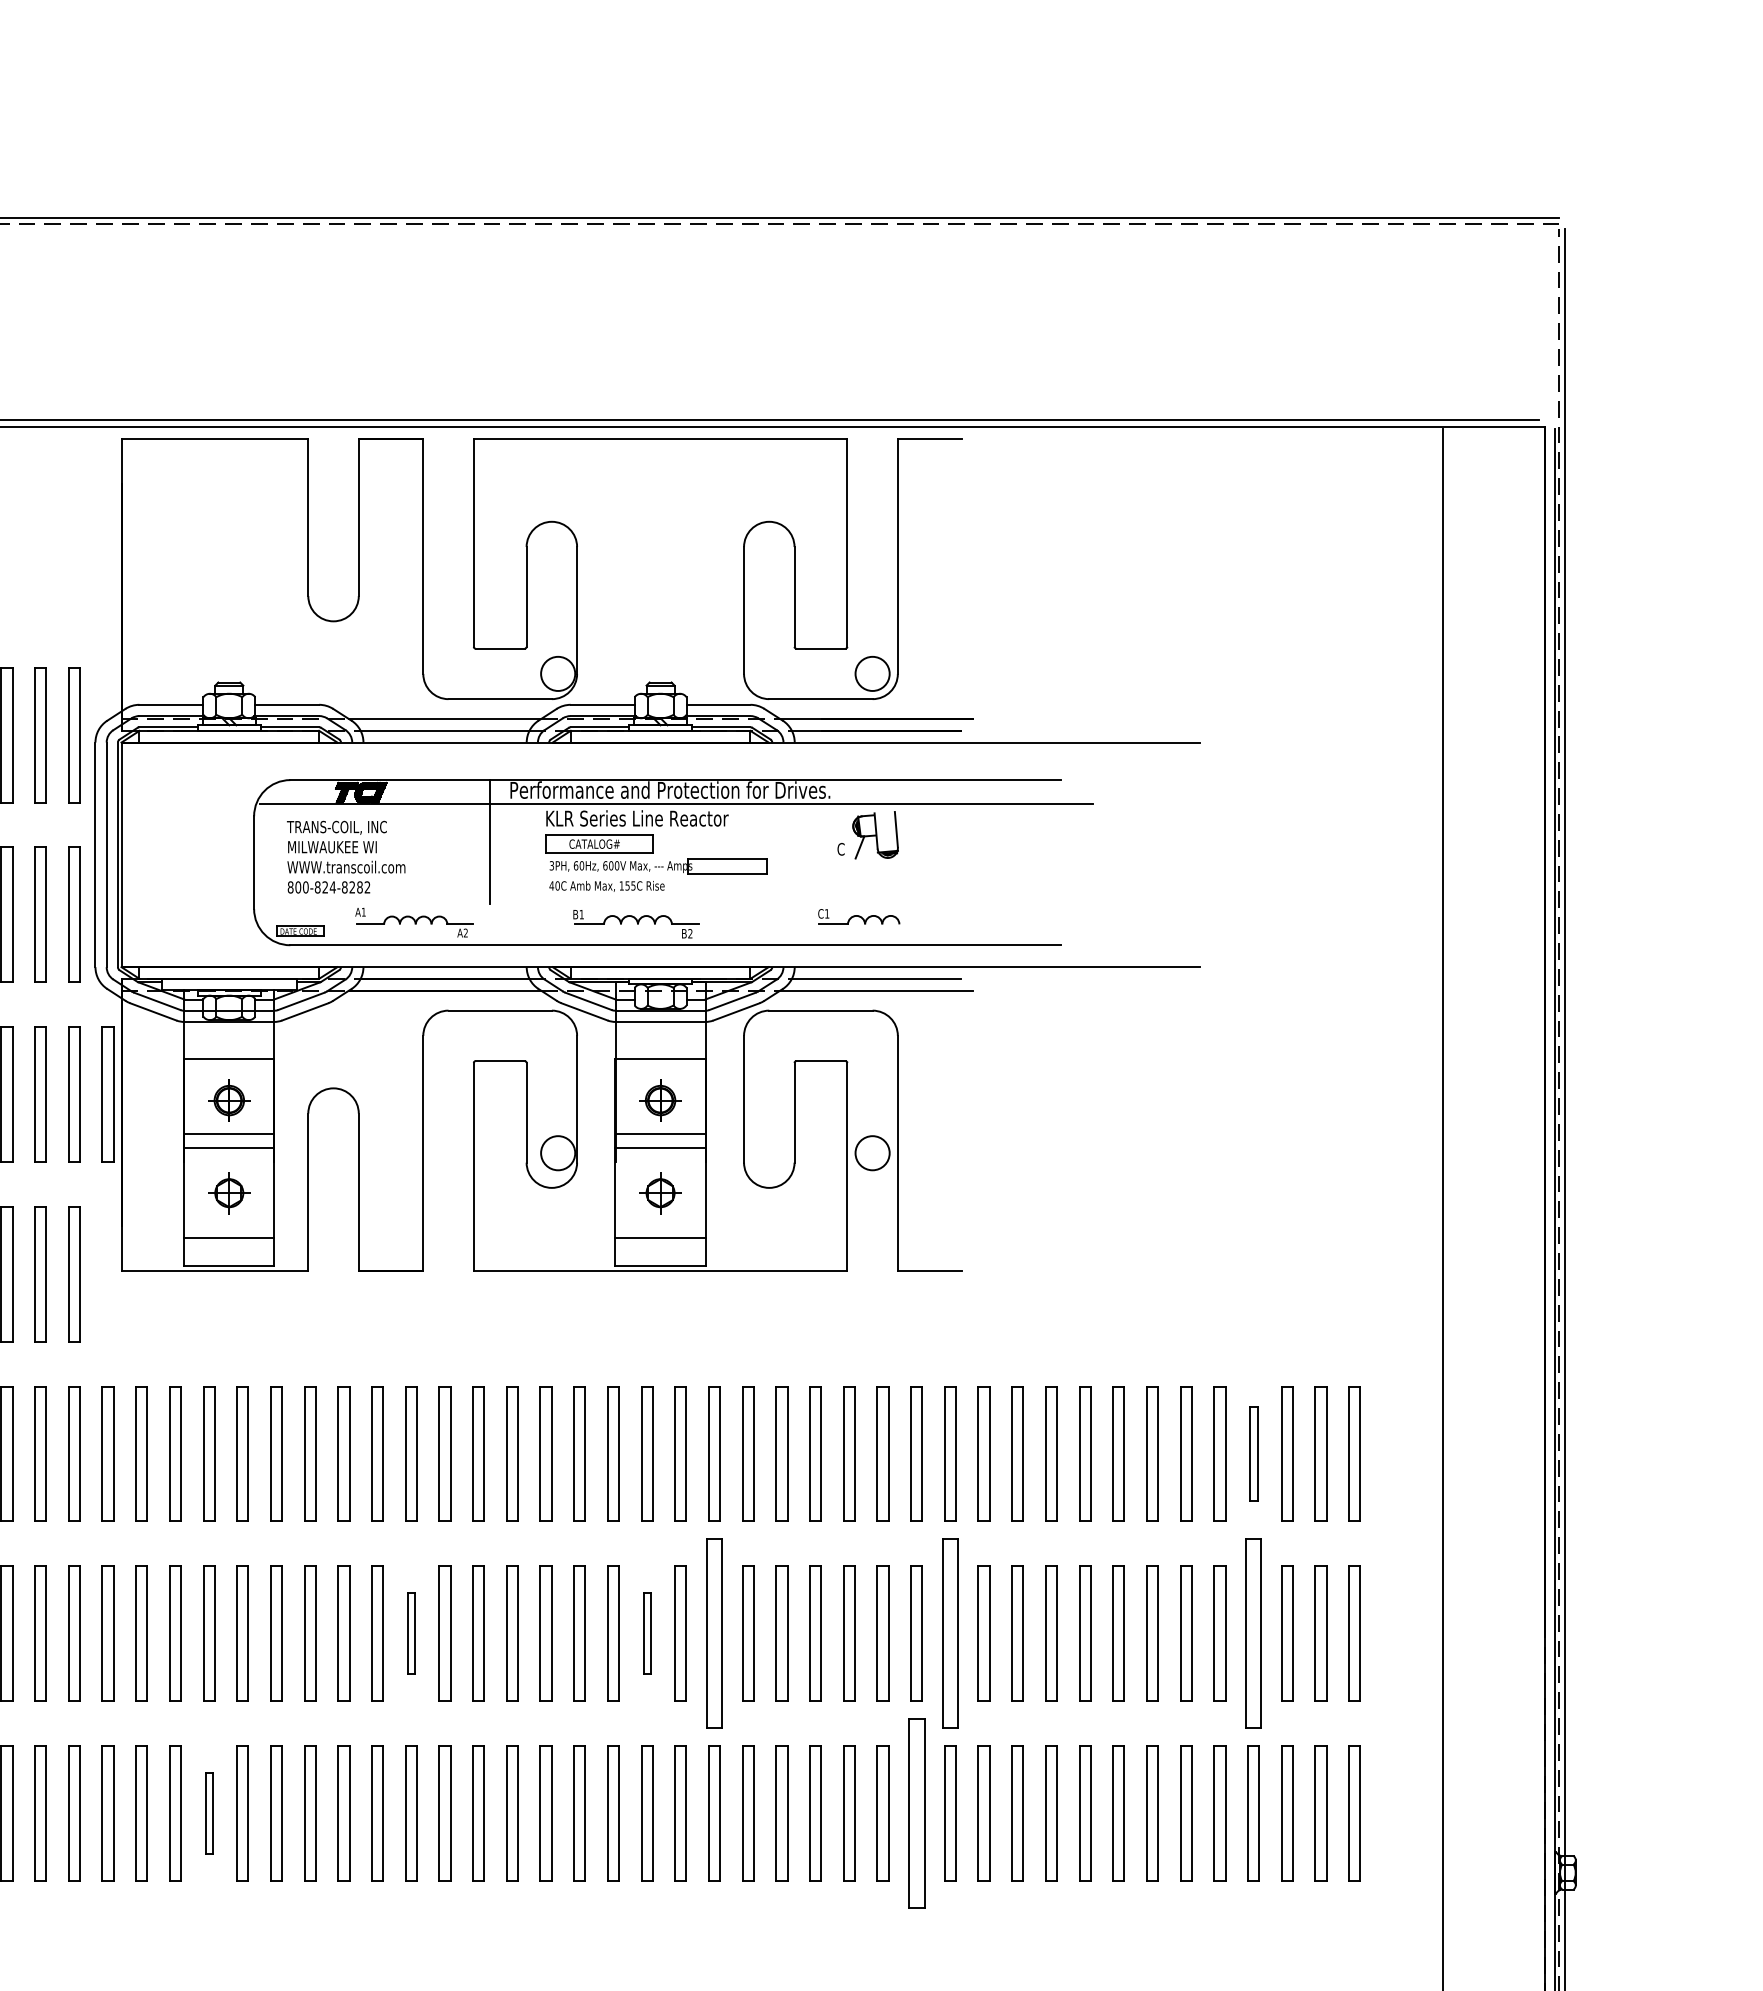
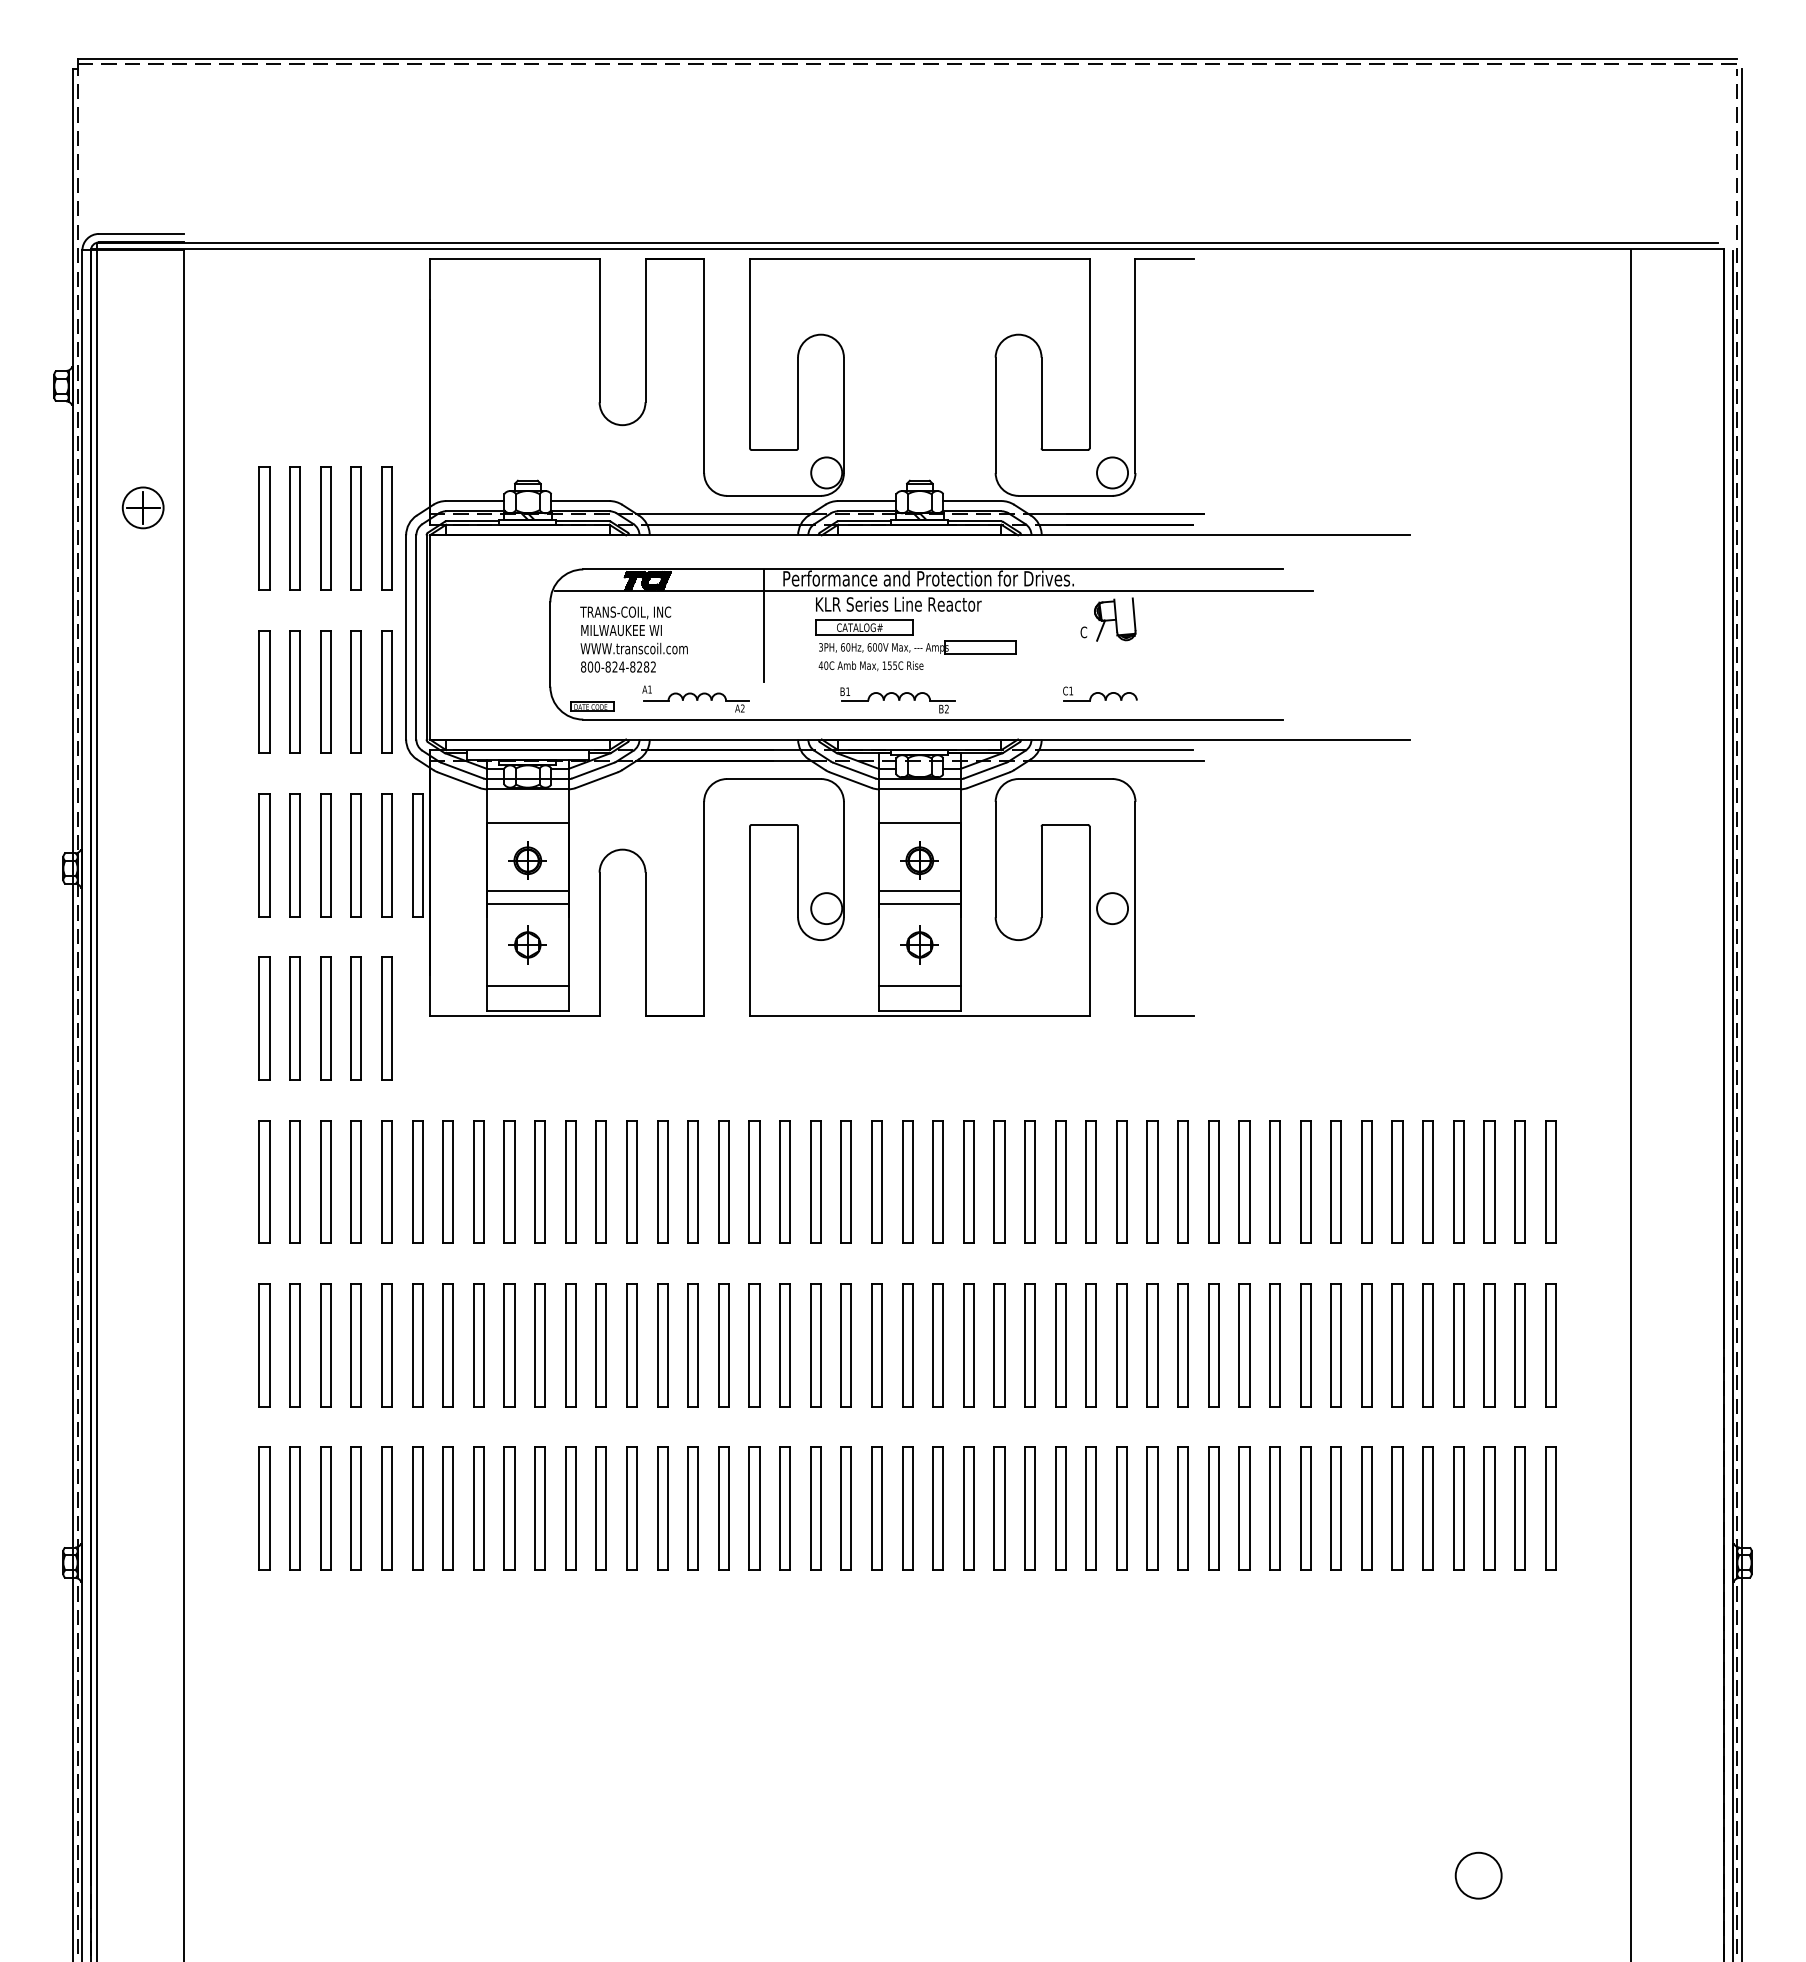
part: (1253, 1453) -> (1458, 1181), size x1.43
part: (410, 1633) -> (692, 1345), size x1.67
part: (647, 1633) -> (907, 1345), size x1.67
part: (714, 1633) -> (968, 1345), size x0.71
part: (949, 1633) -> (1182, 1345), size x0.71
part: (1253, 1633) -> (1458, 1345), size x0.71
part: (209, 1813) -> (509, 1508), size x1.67
part: (916, 1813) -> (1152, 1508), size x0.71

